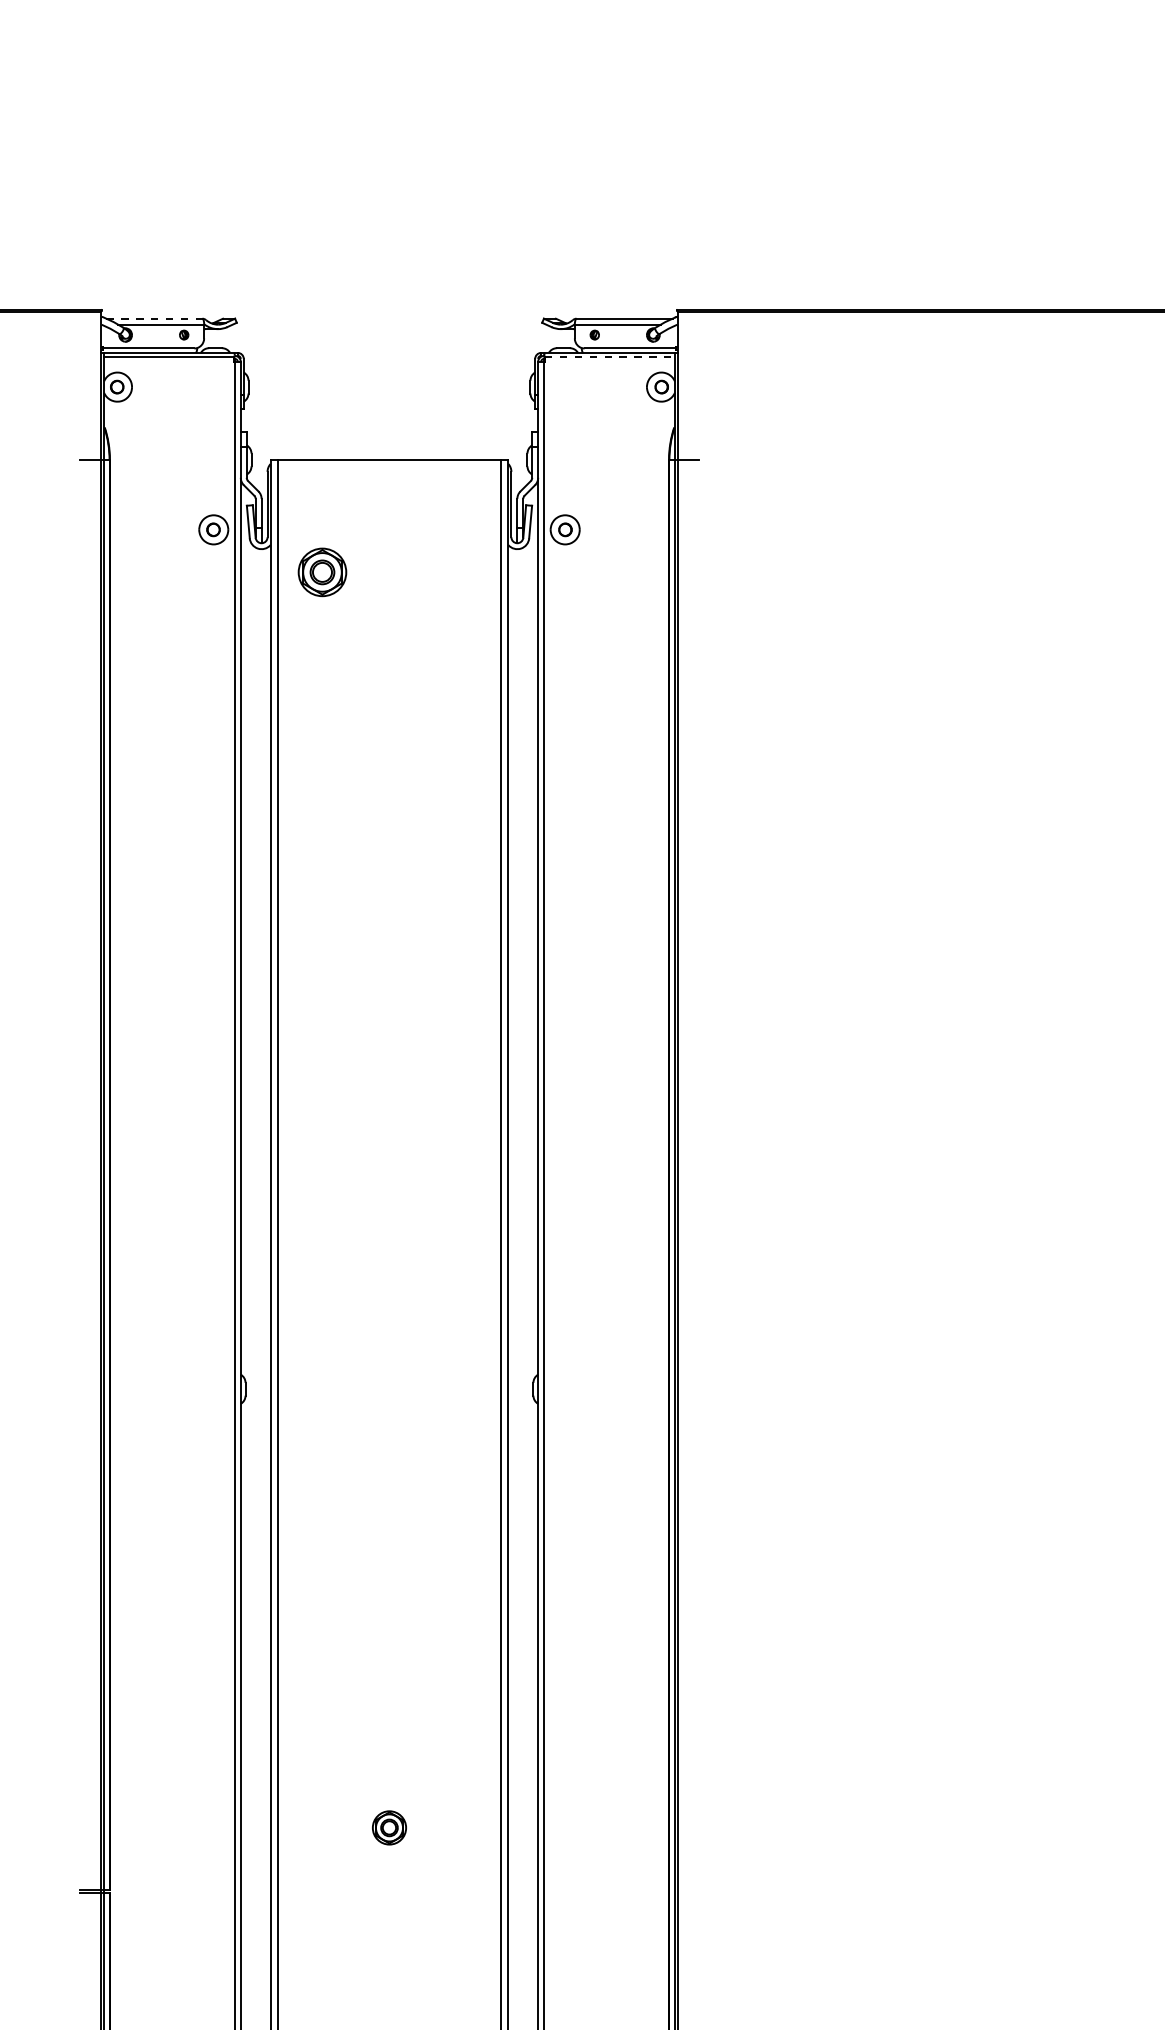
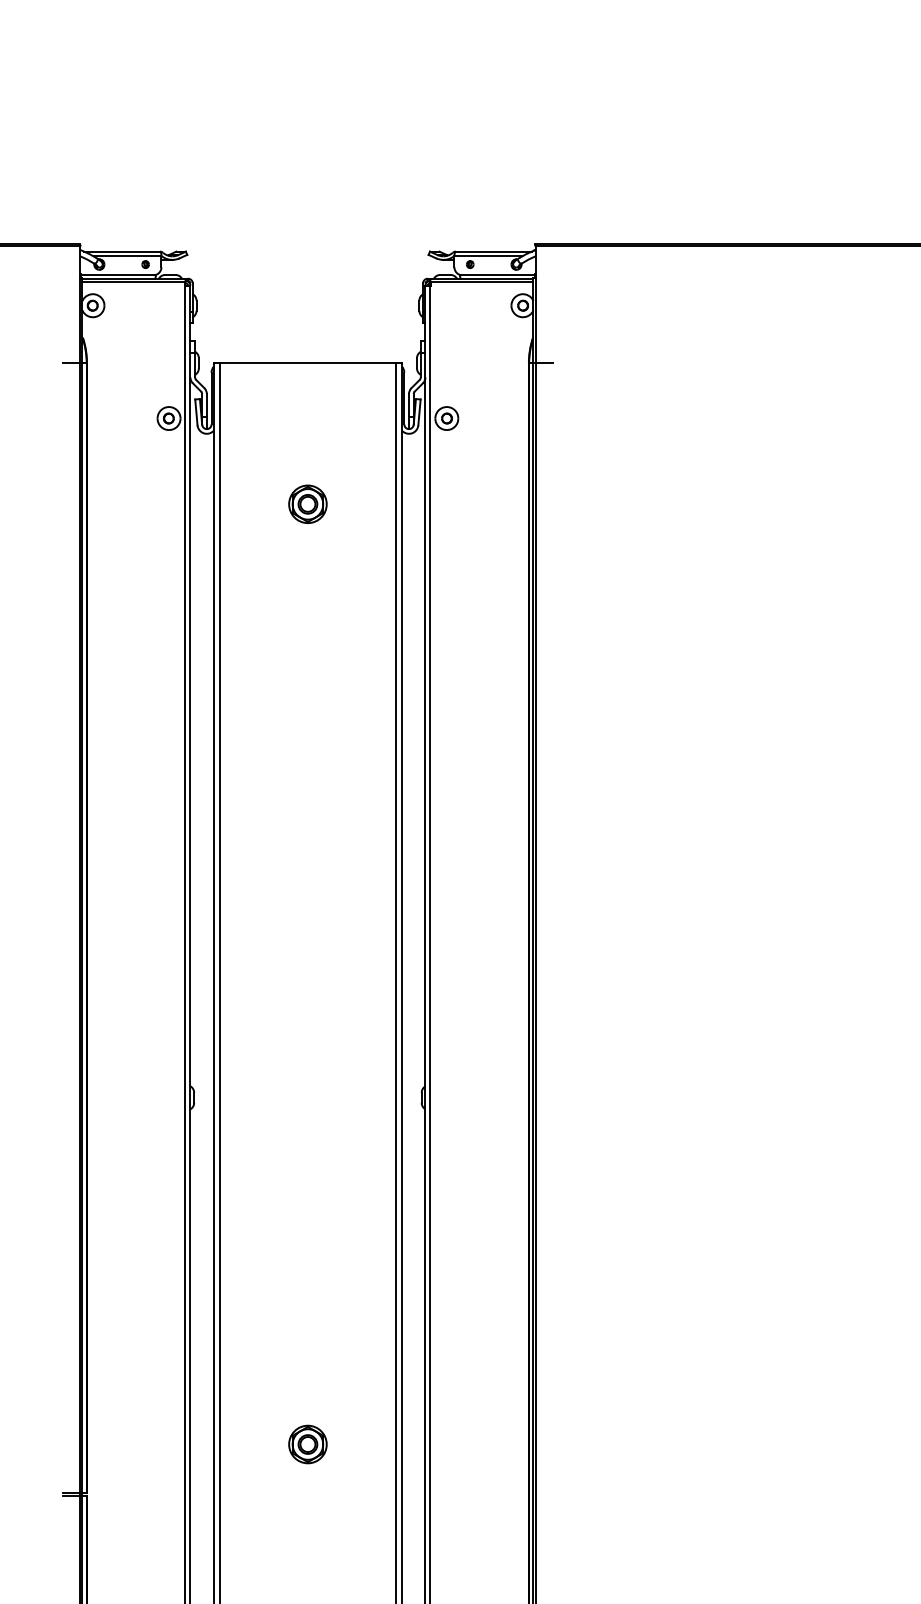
line: (154, 318) -> (122, 251), dashed -> solid
line: (609, 357) -> (481, 282), dashed -> solid
part: (322, 572) -> (307, 504), moved
part: (389, 1827) -> (307, 1444), size x1.43

